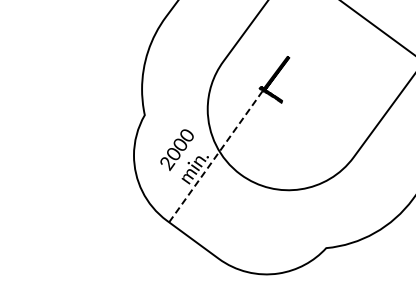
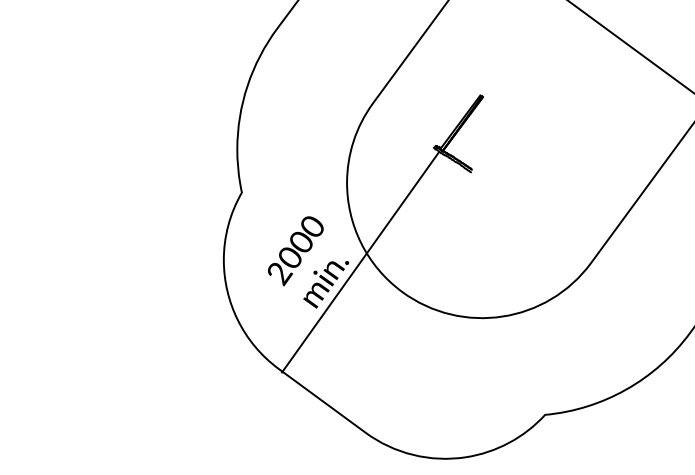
line: (215, 156) -> (360, 261), dashed -> solid

